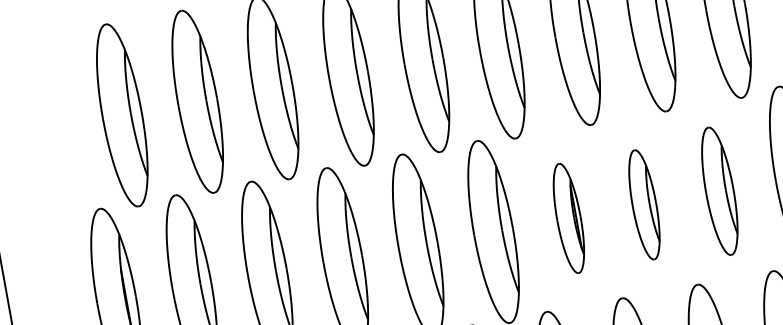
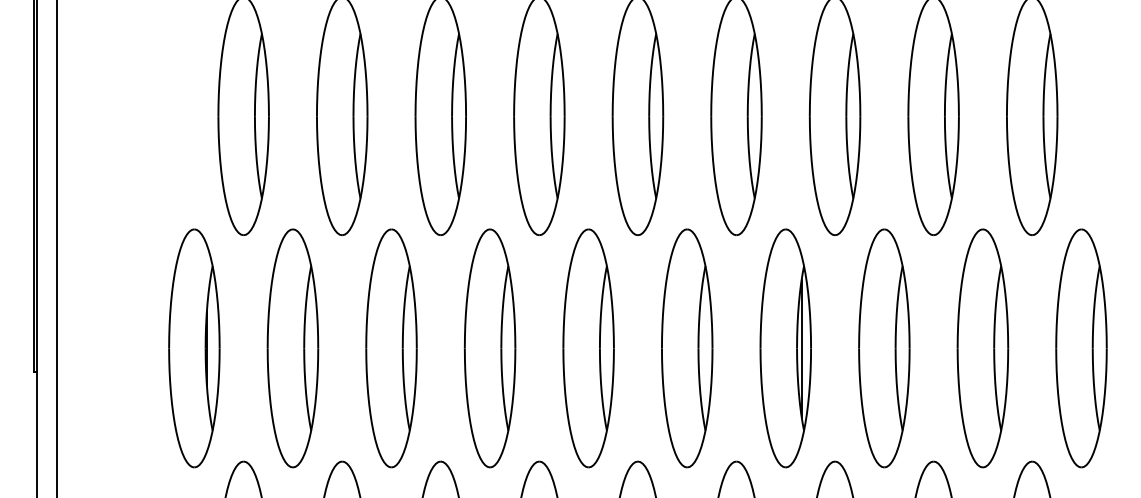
part: (719, 191) -> (982, 348), size x1.43
part: (644, 204) -> (884, 348), size x1.67
part: (568, 218) -> (785, 348), size x1.67

